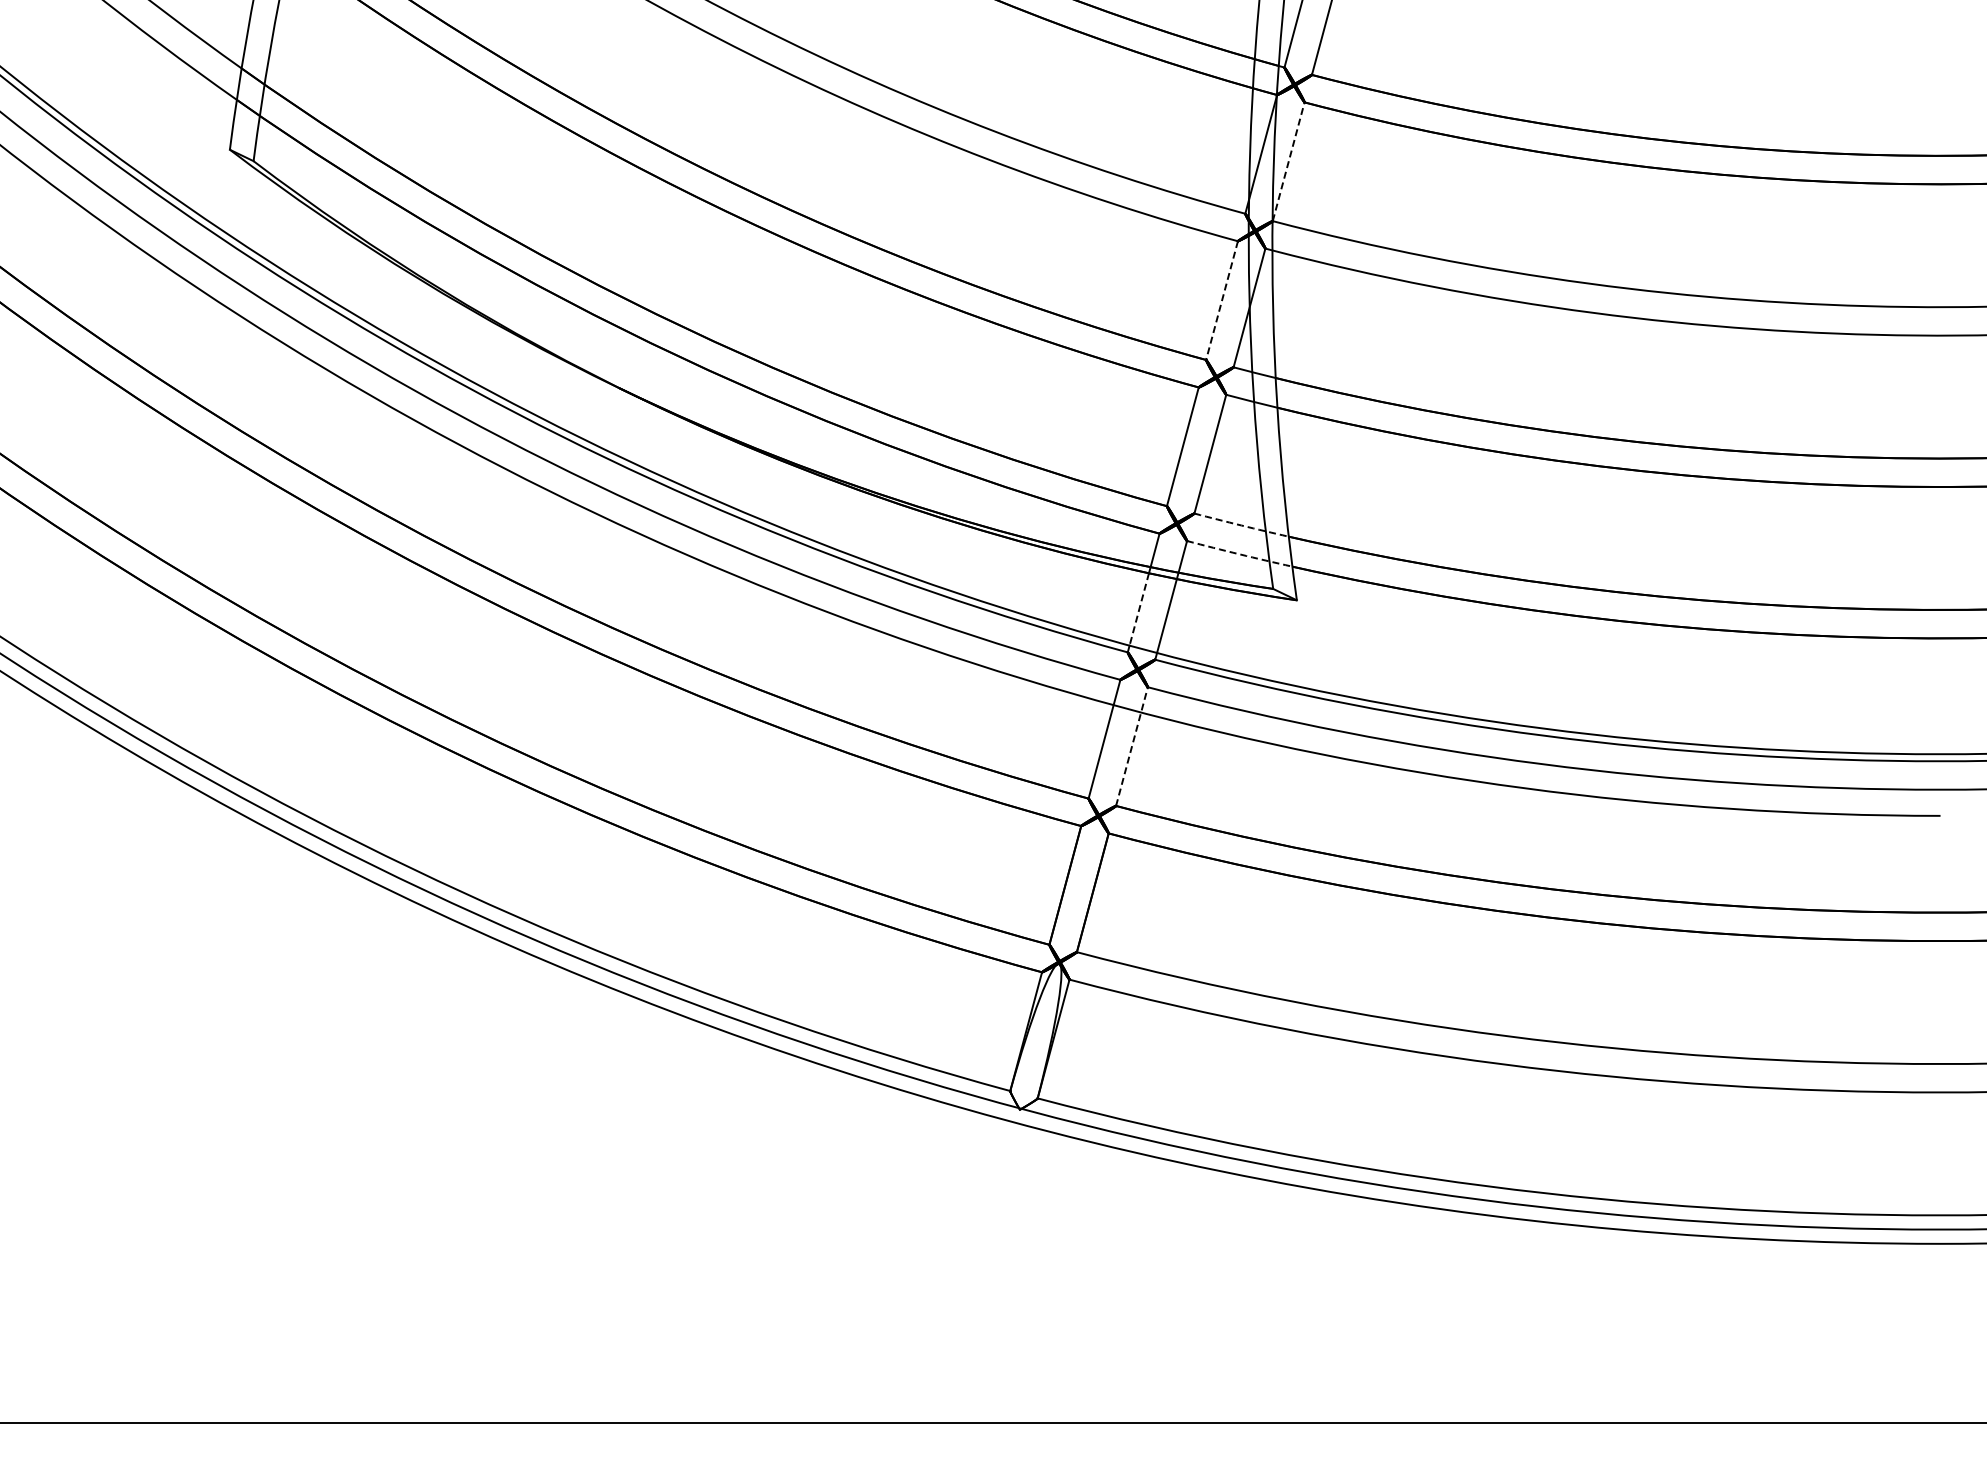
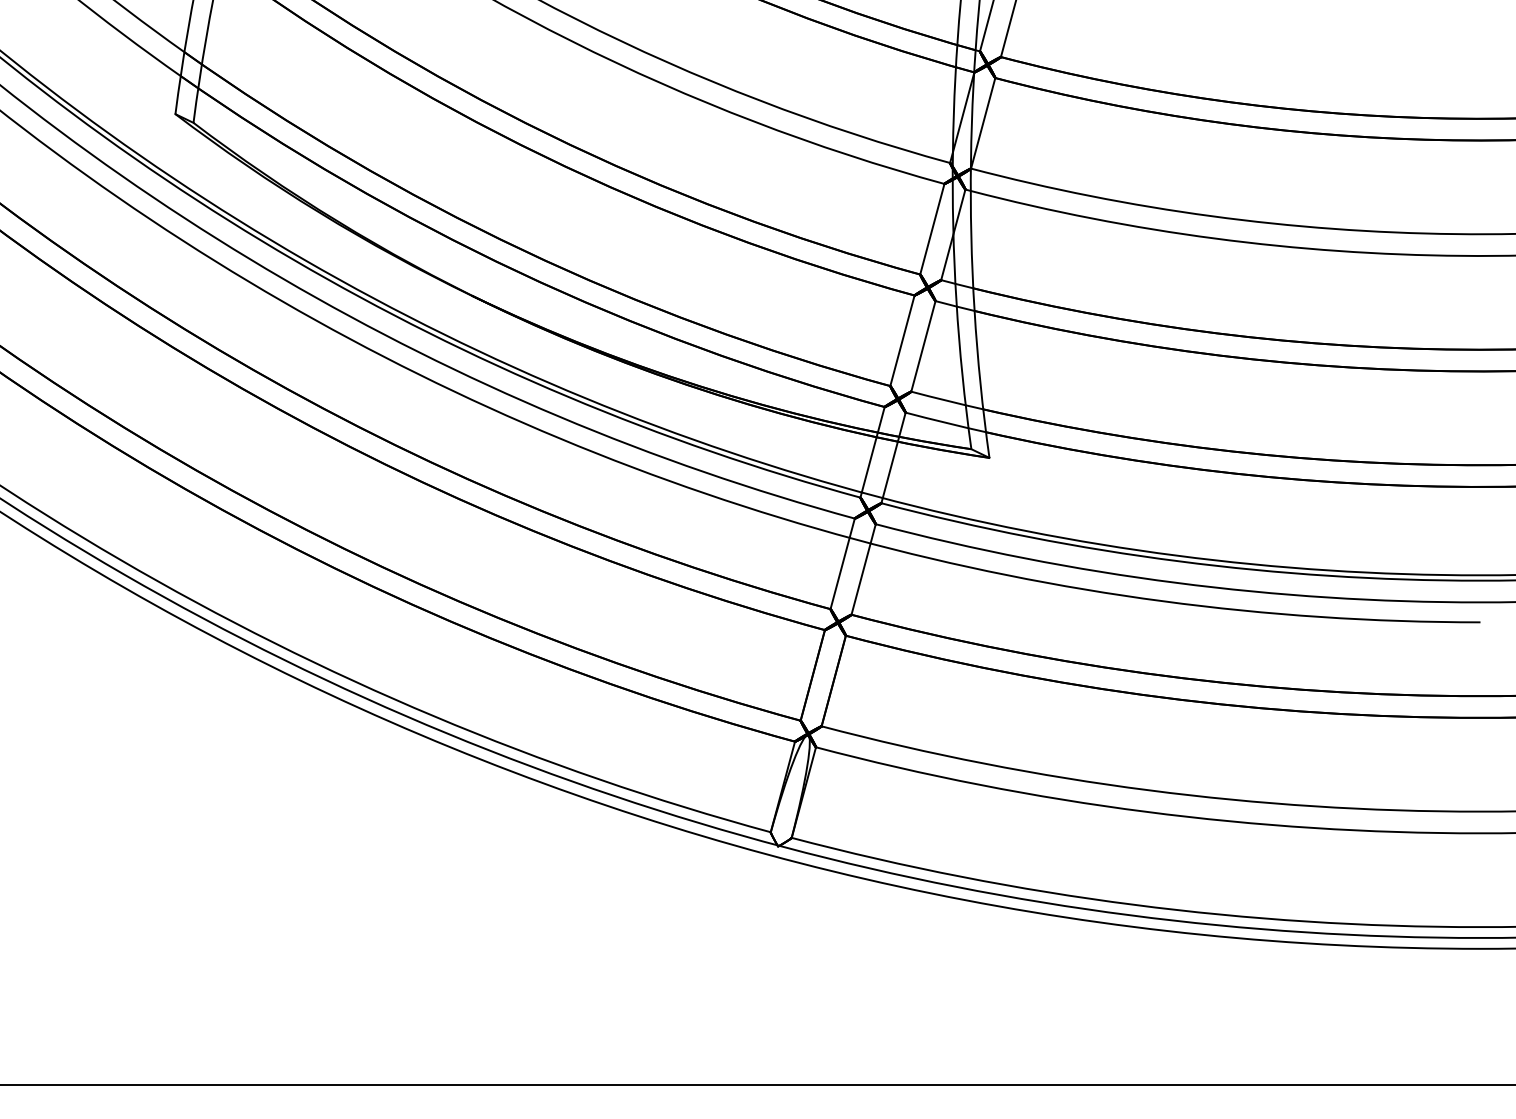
line: (1288, 161) -> (983, 123), dashed -> solid
line: (1222, 300) -> (932, 229), dashed -> solid
arc: (1241, 525) -> (947, 400), dashed -> solid
arc: (1239, 554) -> (945, 422), dashed -> solid
line: (1139, 609) -> (869, 464), dashed -> solid
line: (1131, 746) -> (863, 569), dashed -> solid

